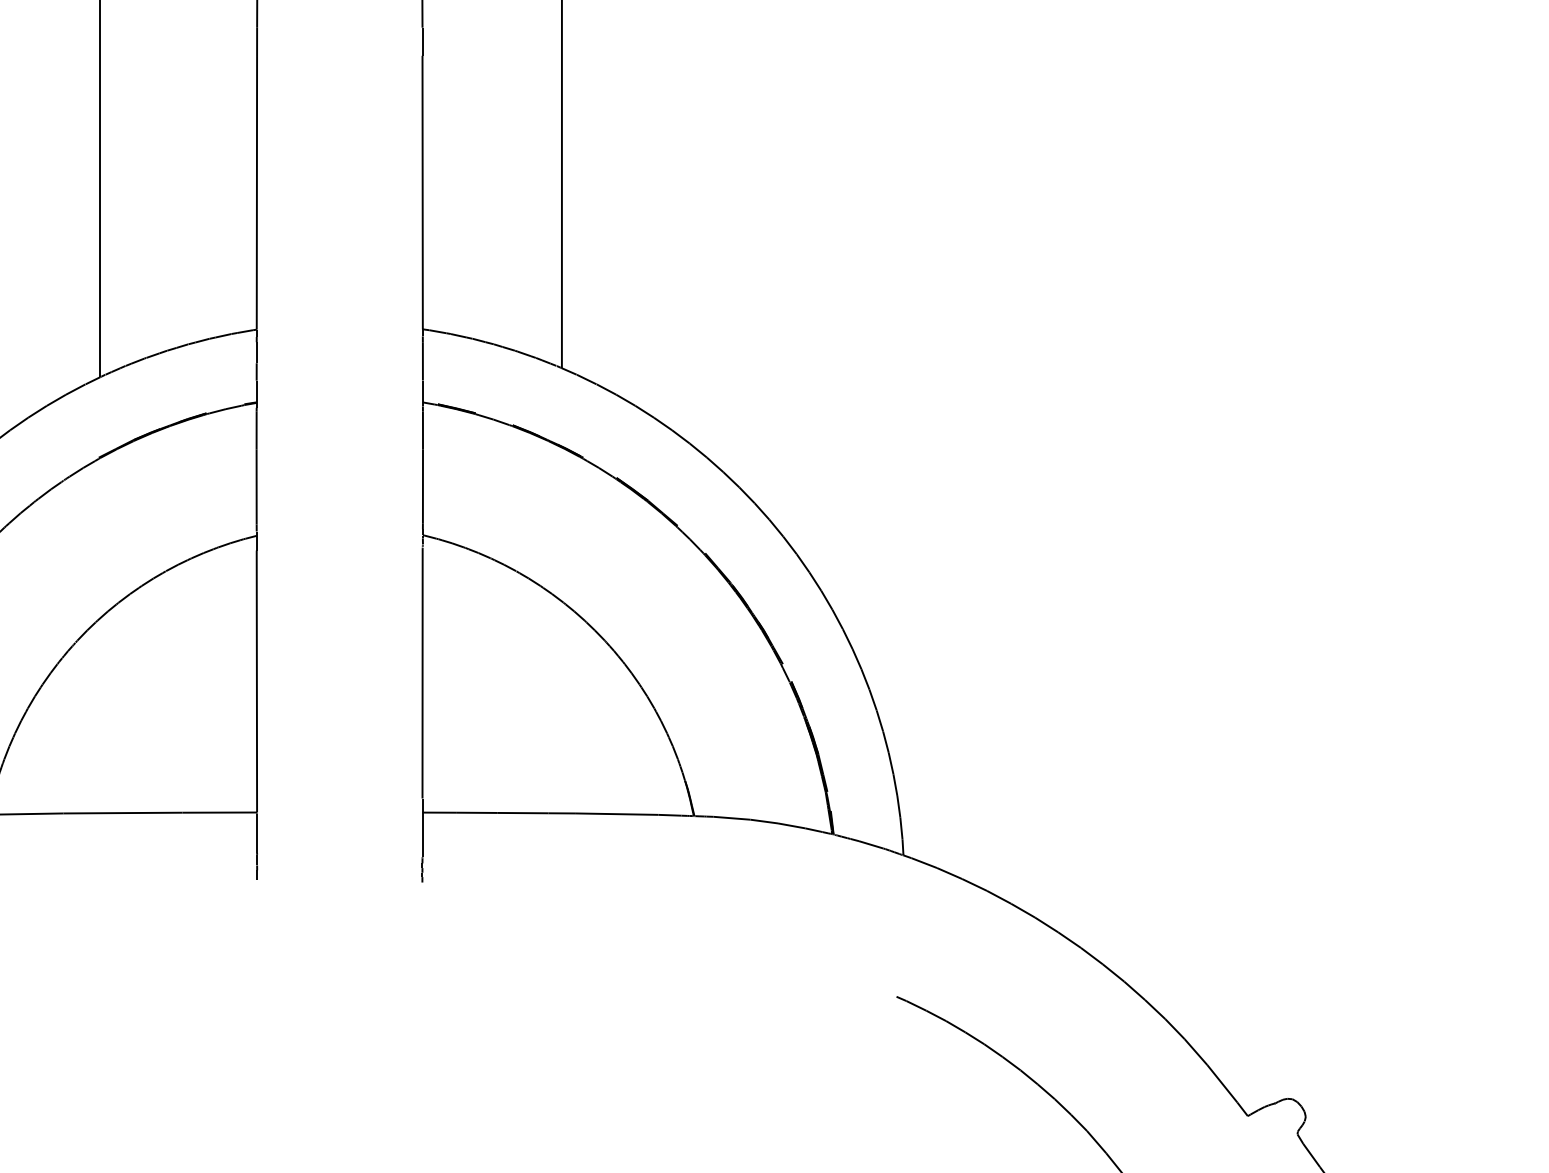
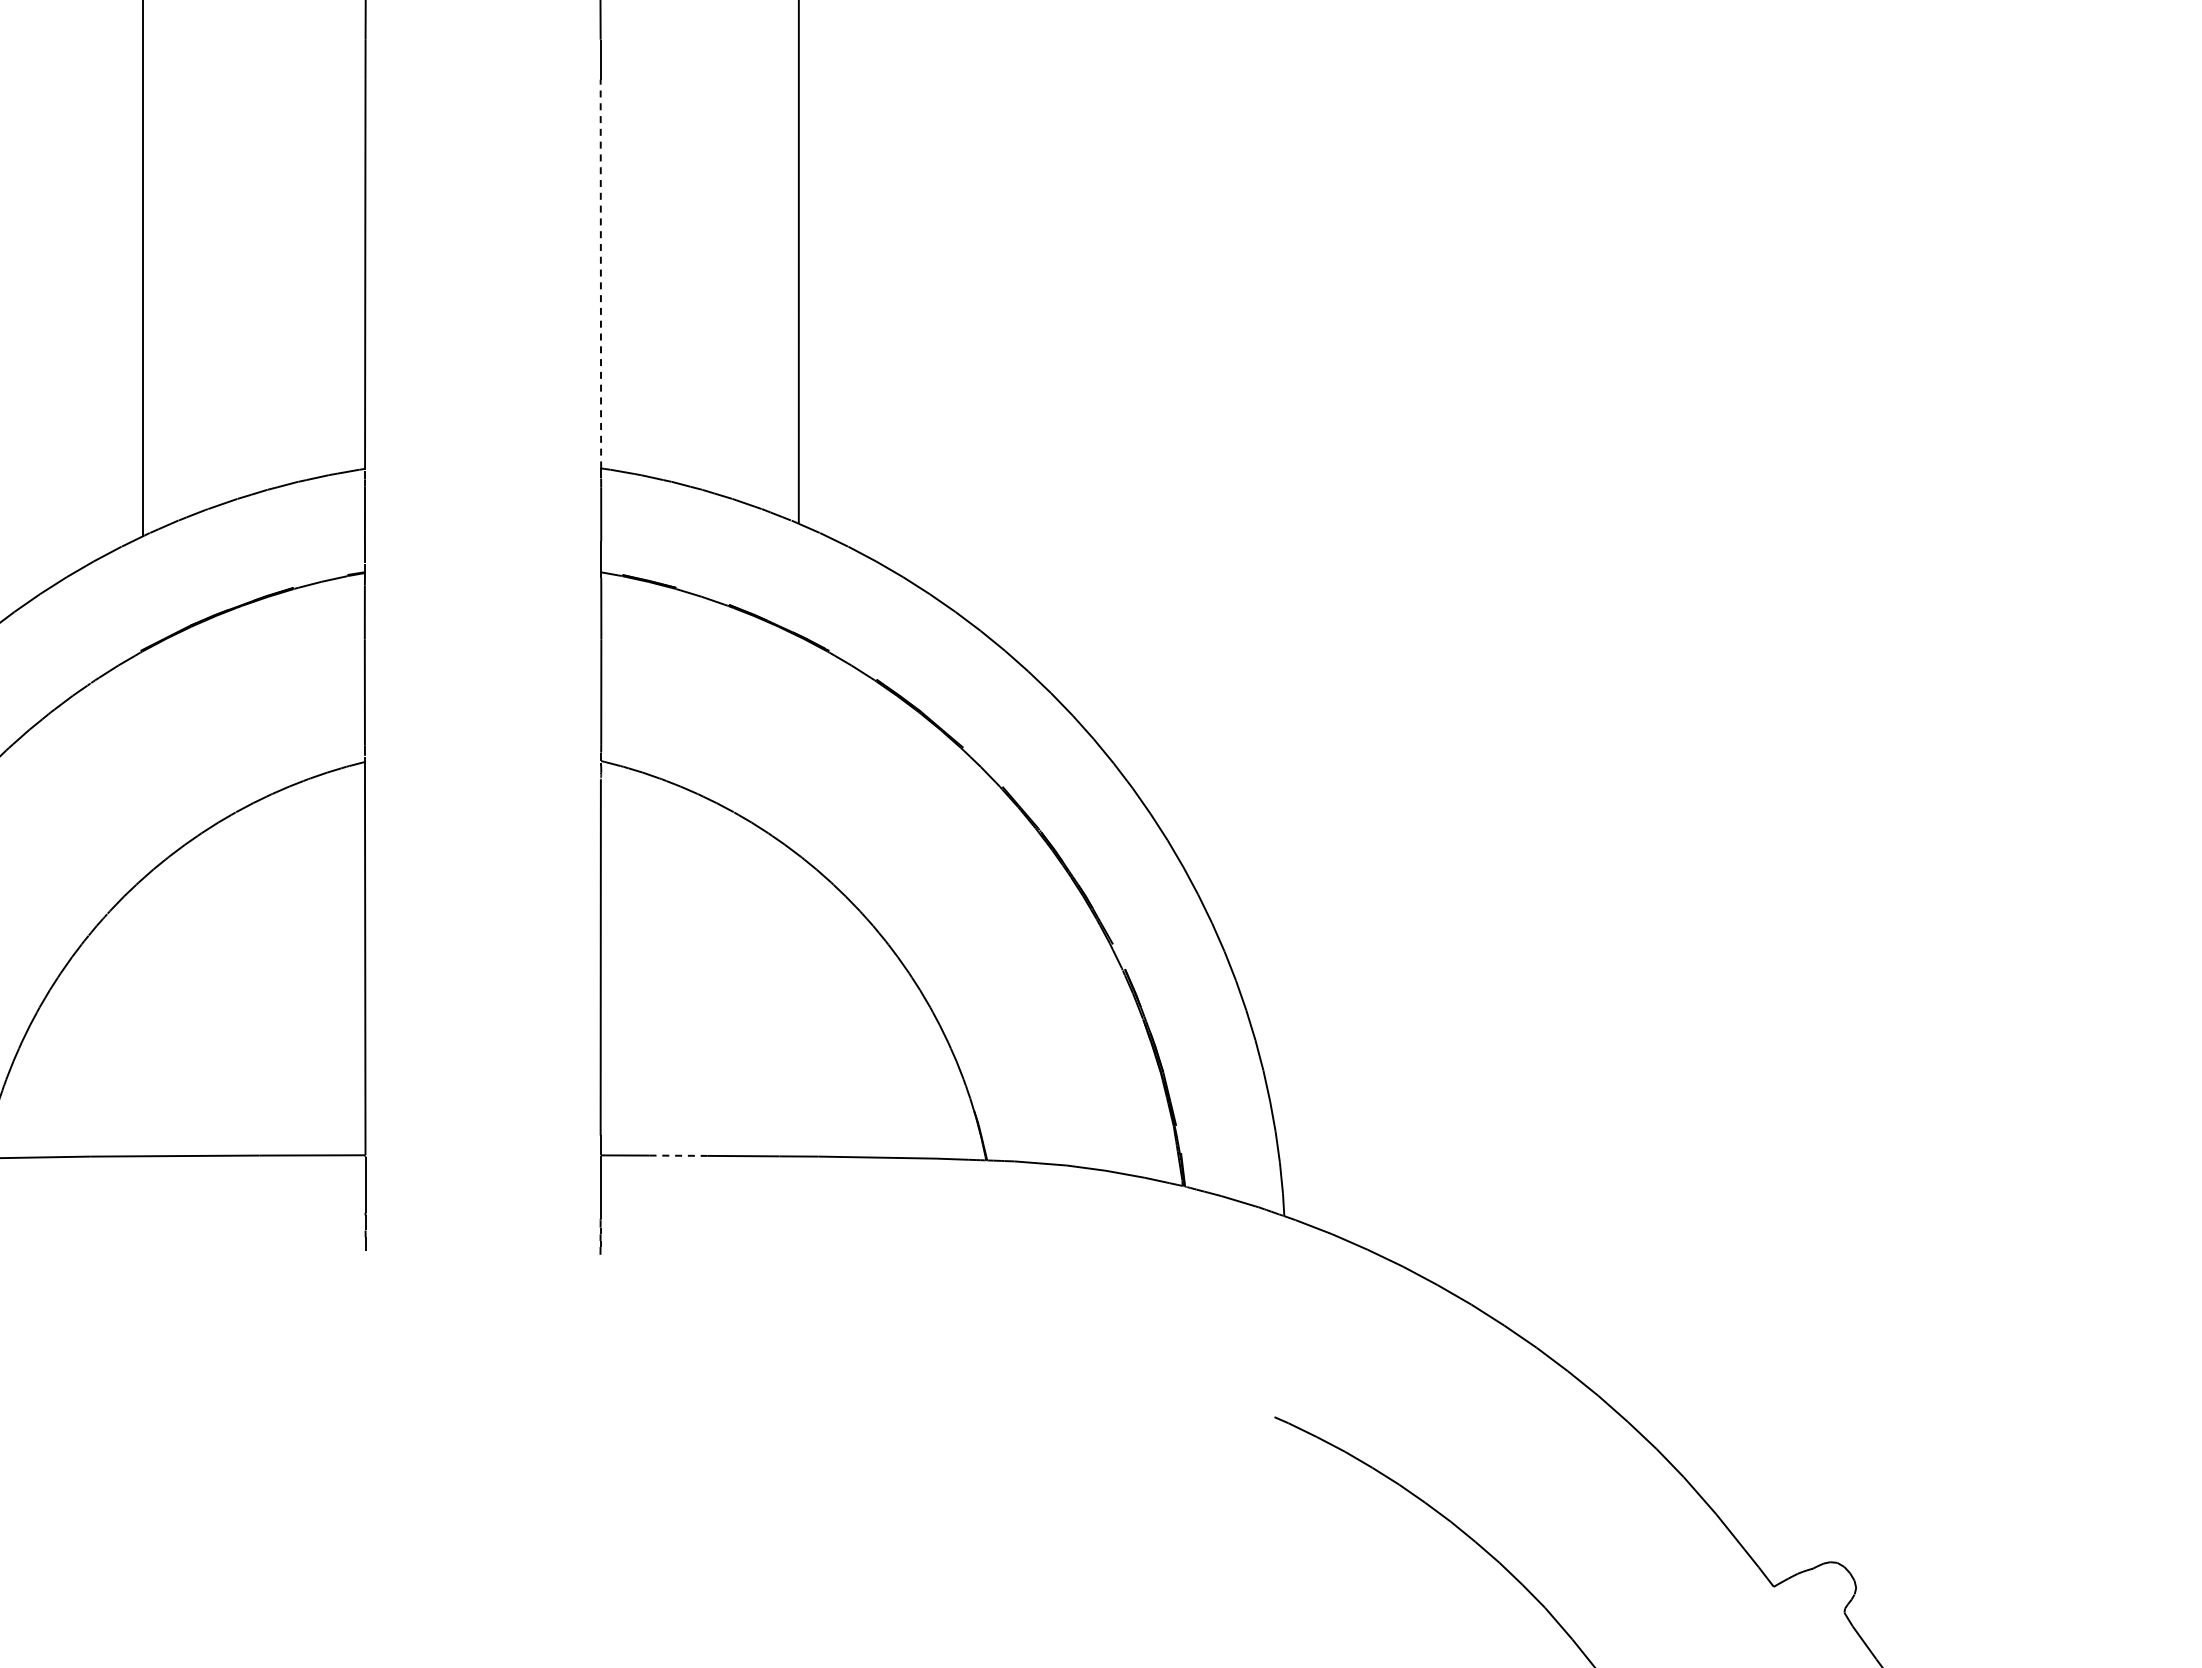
line: (422, 192) -> (600, 273), solid -> dashed
line: (477, 812) -> (678, 1155), solid -> dashed

